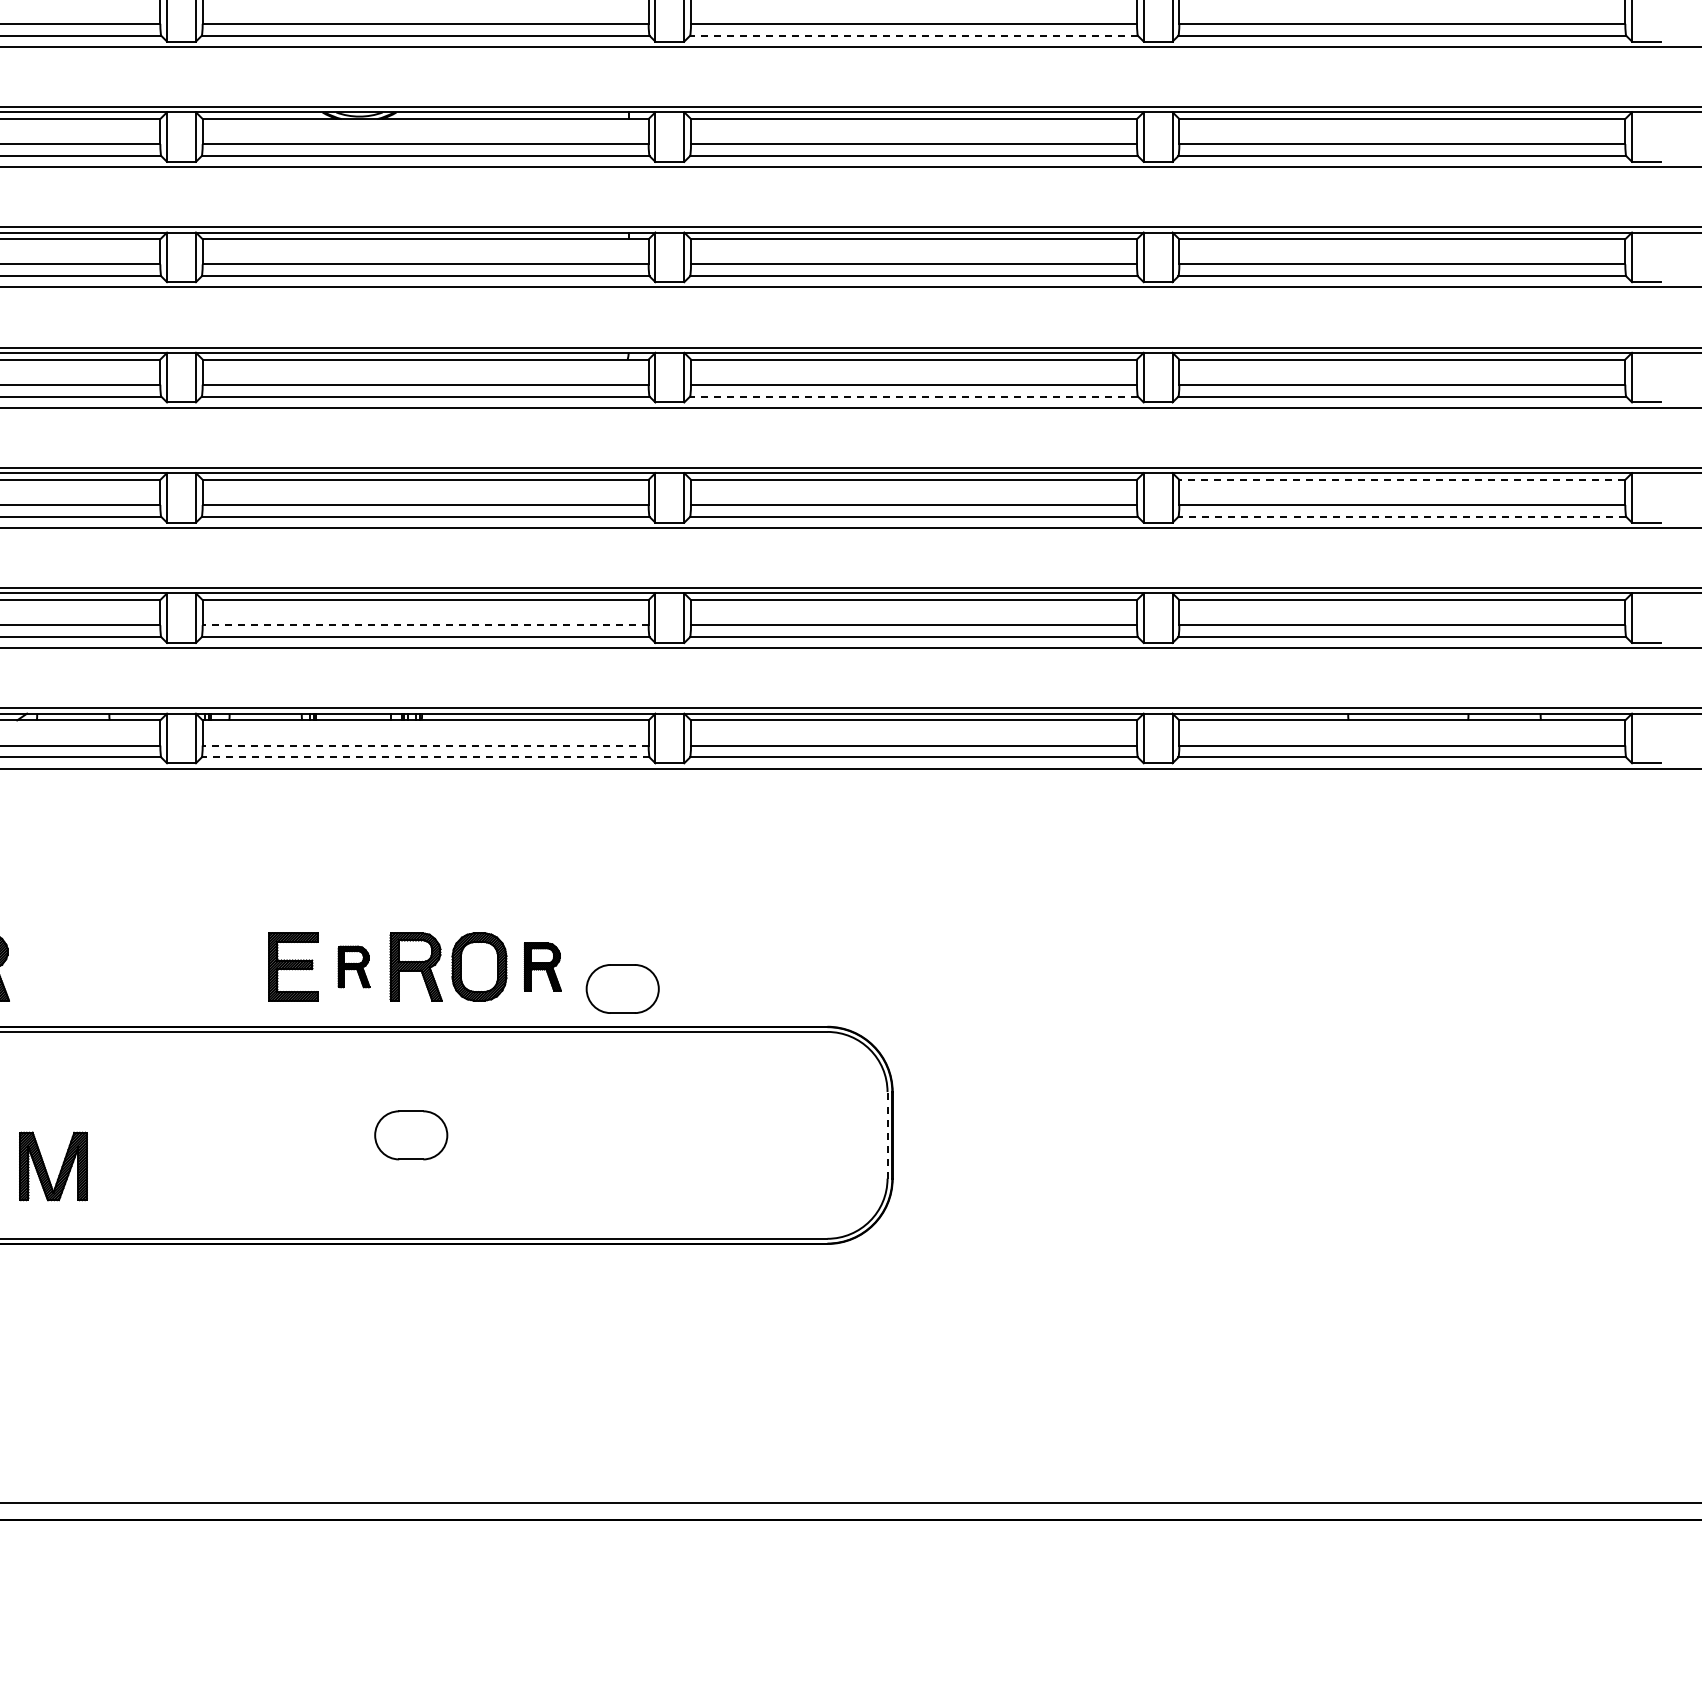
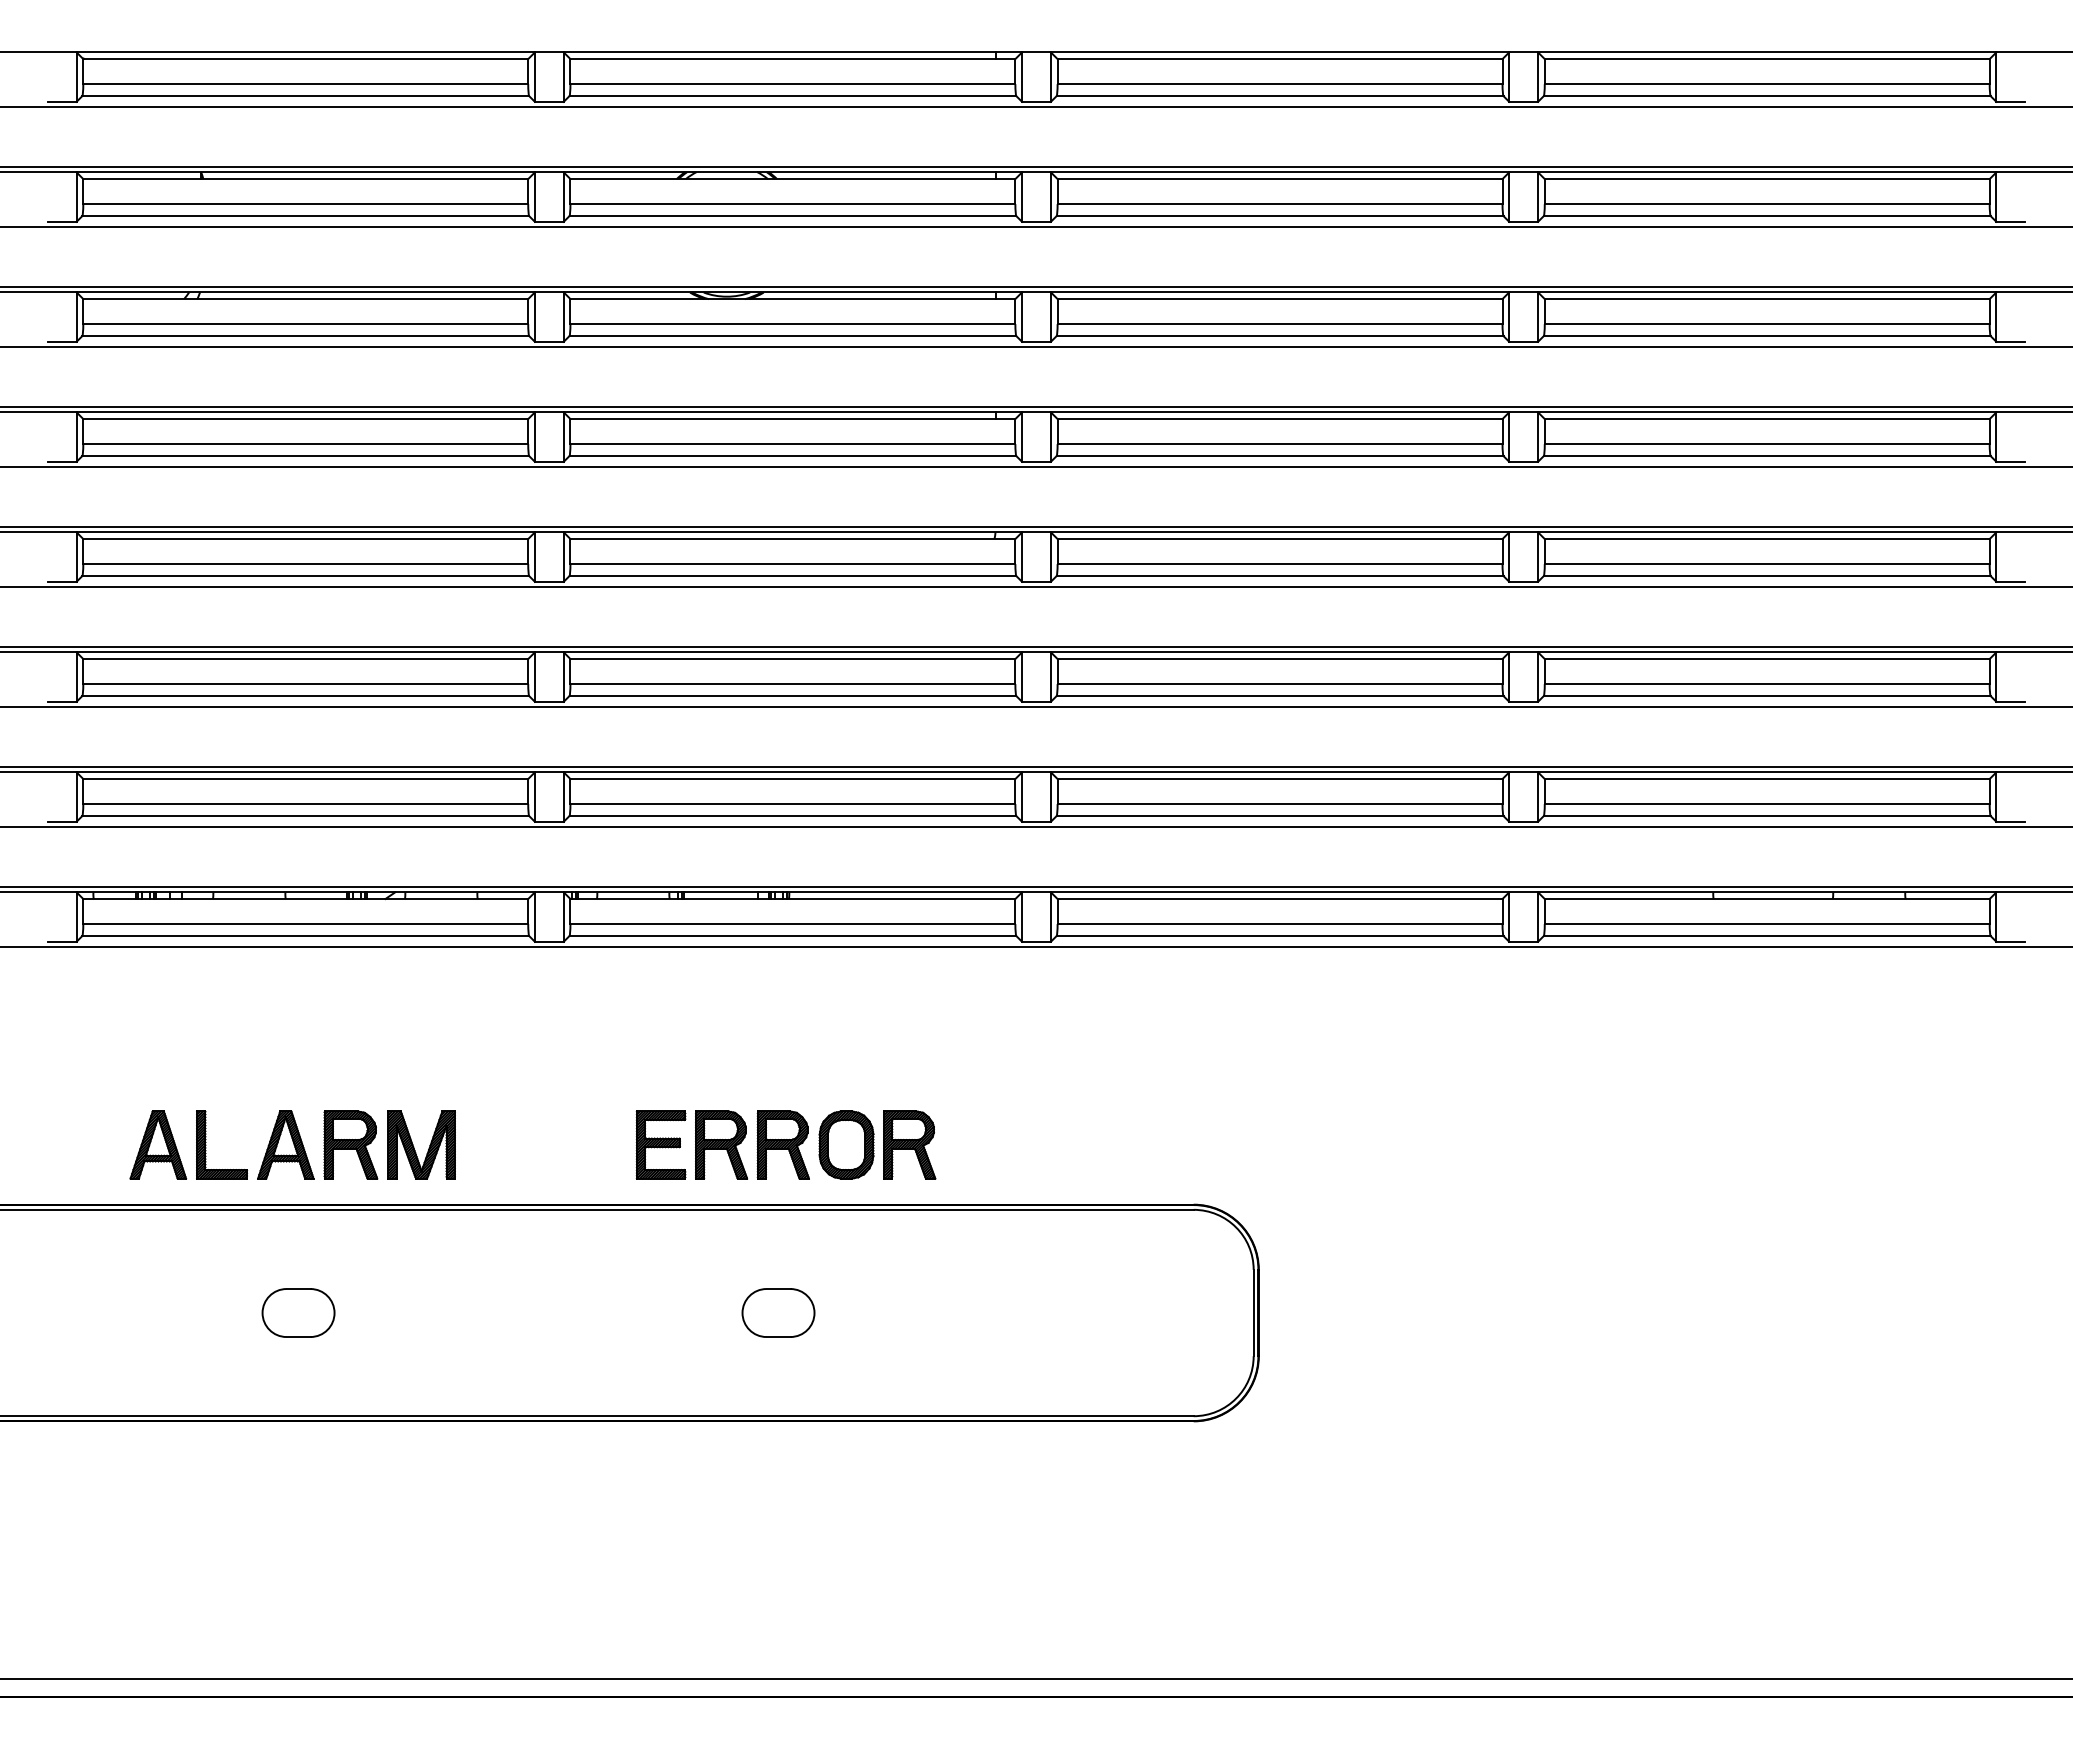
line: (913, 36) -> (1279, 216), dashed -> solid
line: (913, 397) -> (1279, 576), dashed -> solid
line: (1401, 480) -> (1766, 659), dashed -> solid
line: (1401, 517) -> (1766, 696), dashed -> solid
line: (425, 625) -> (792, 804), dashed -> solid
line: (425, 745) -> (792, 924), dashed -> solid
line: (425, 757) -> (792, 936), dashed -> solid
part: (354, 966) -> (721, 1144), size x1.67
part: (542, 966) -> (909, 1144), size x1.43
part: (622, 988) -> (989, 1166), removed
line: (887, 1134) -> (1253, 1312), dashed -> solid
part: (46, 1167) -> (414, 1146), moved

